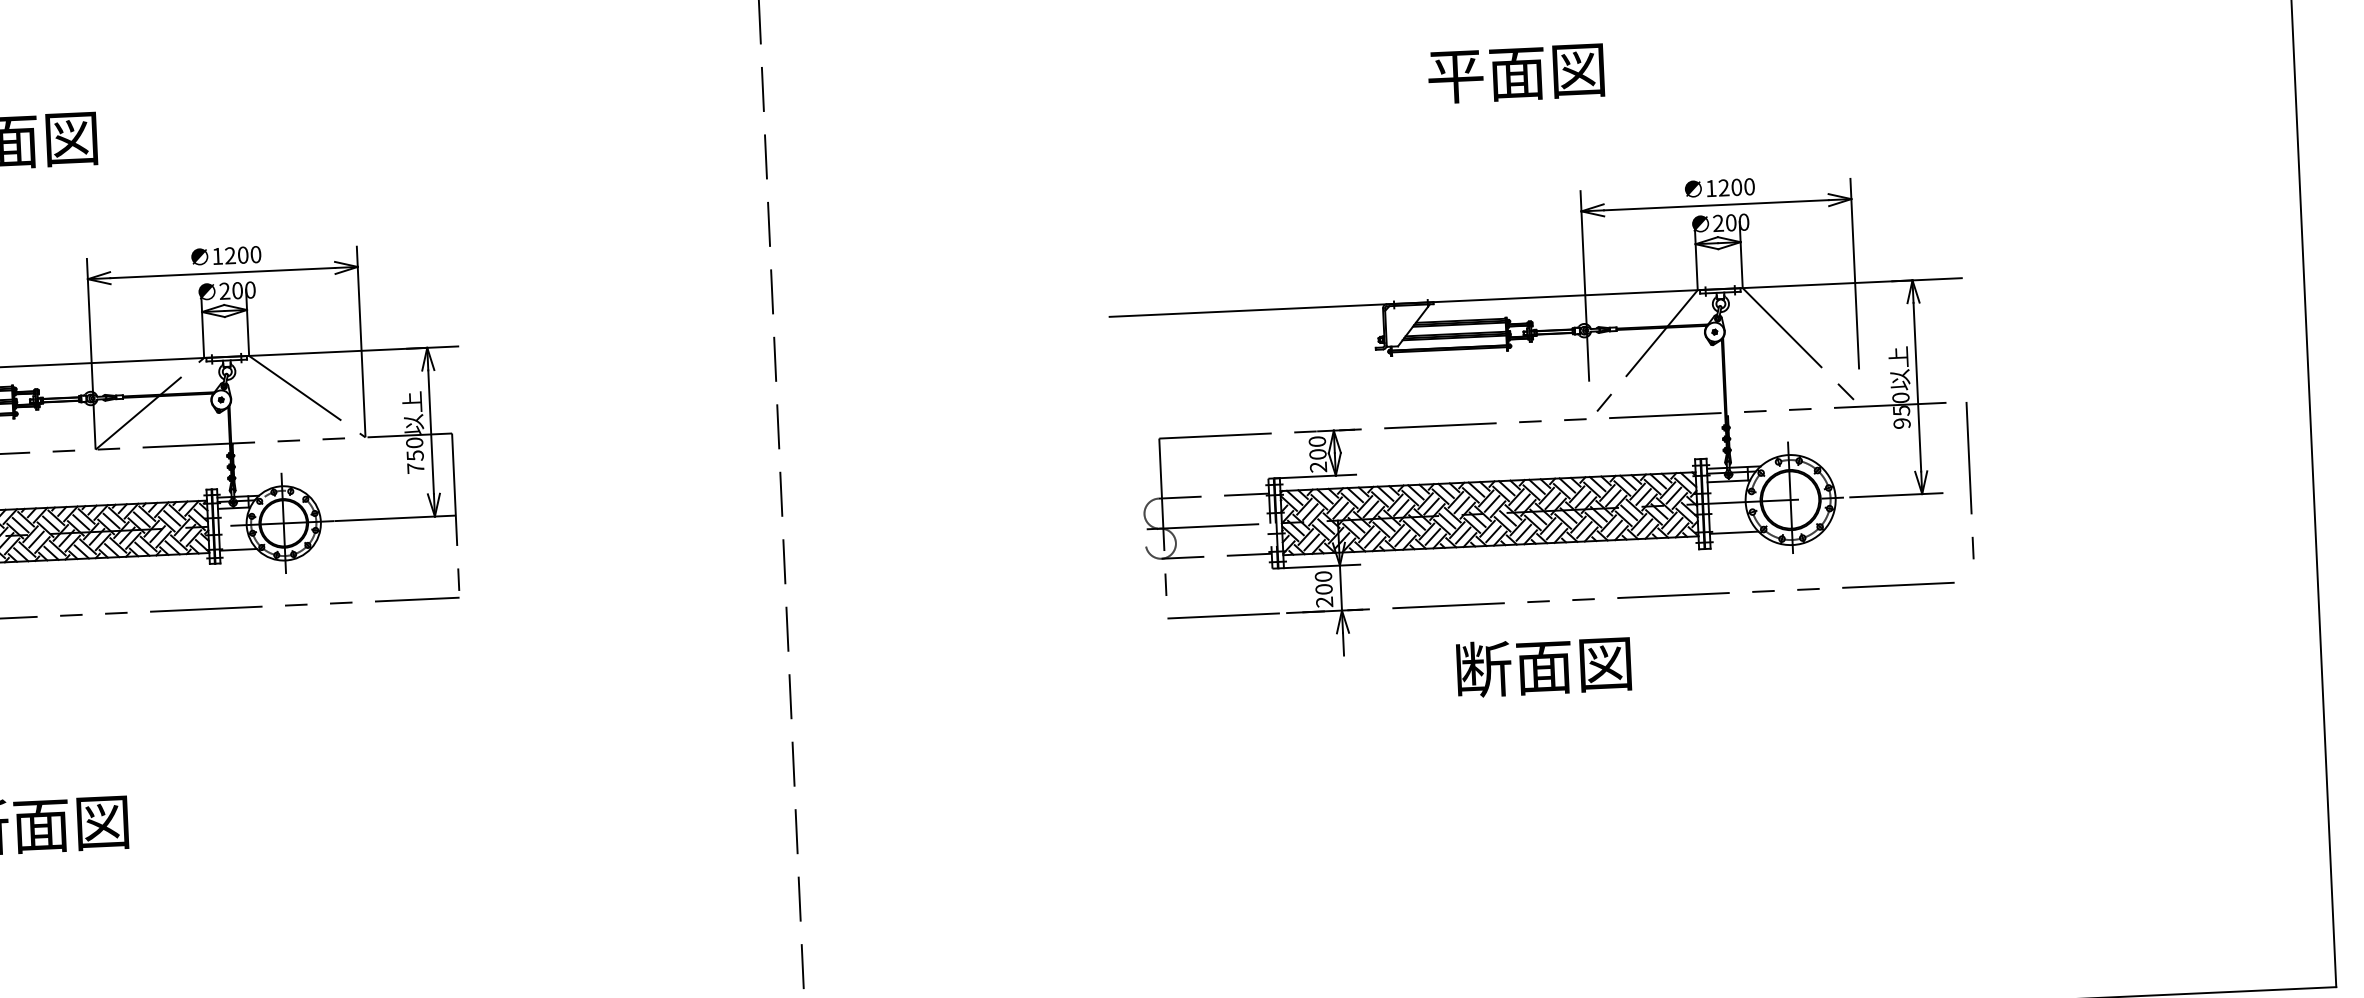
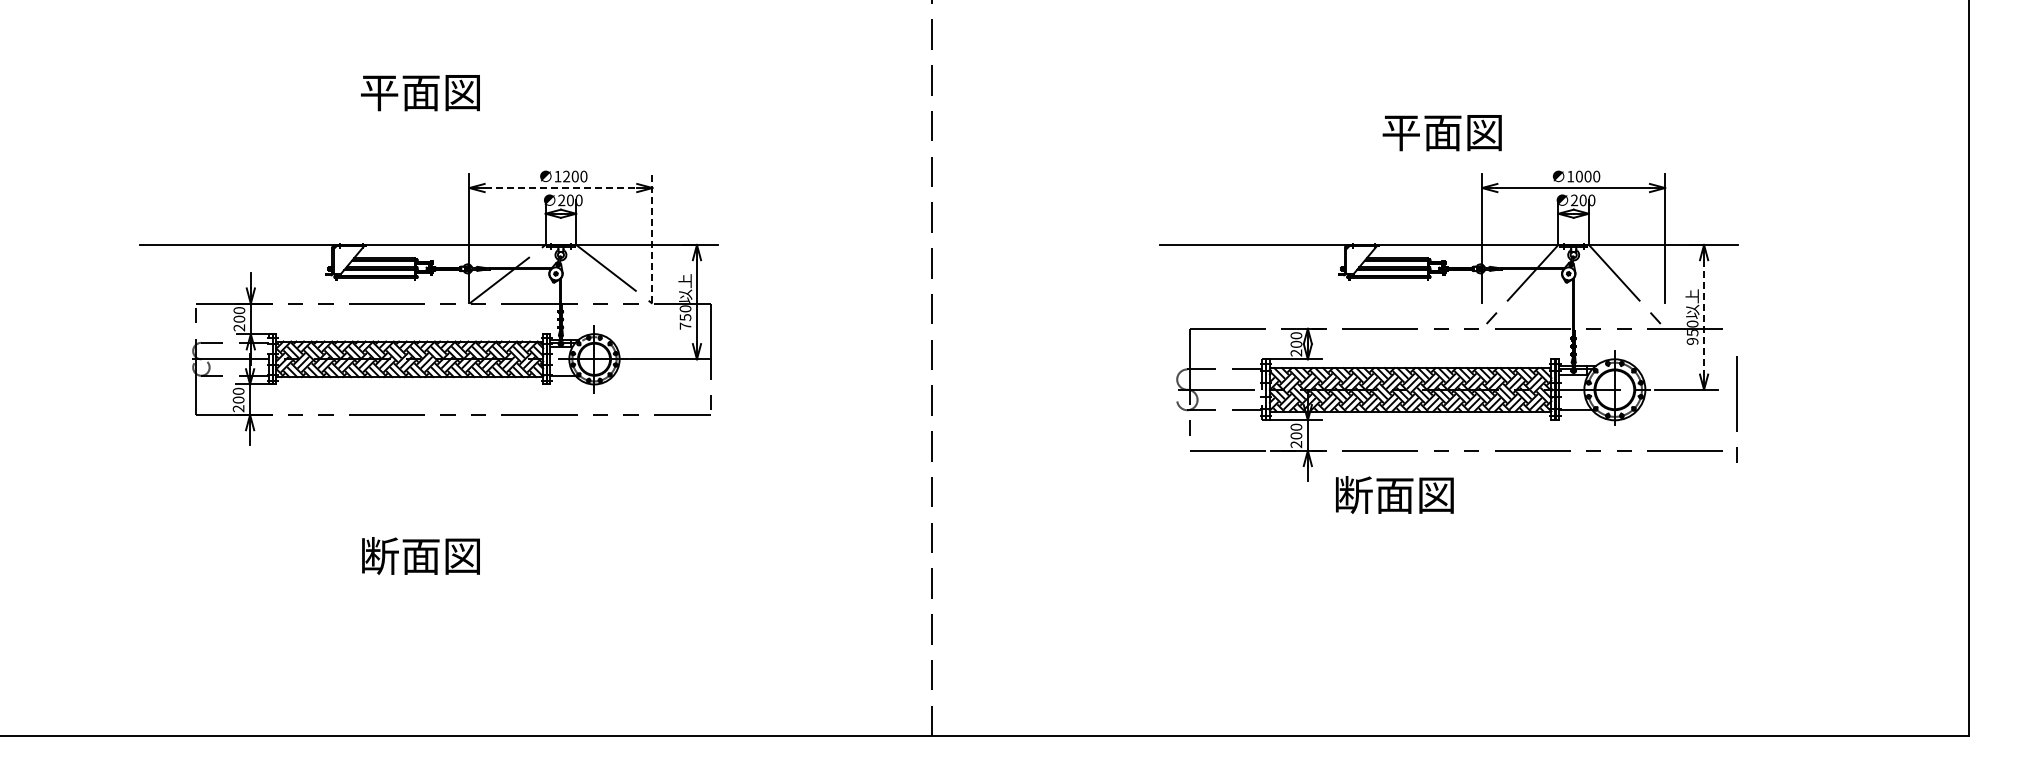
text: (1515, 74) -> (1441, 133), moved
text: (1722, 187) -> (1578, 176), 1200 -> 1000
line: (223, 273) -> (561, 188), solid -> dashed
line: (361, 341) -> (652, 238), solid -> dashed
line: (1918, 387) -> (1704, 317), solid -> dashed
line: (1969, 481) -> (1736, 409), moved
text: (1543, 665) -> (1394, 494), moved

